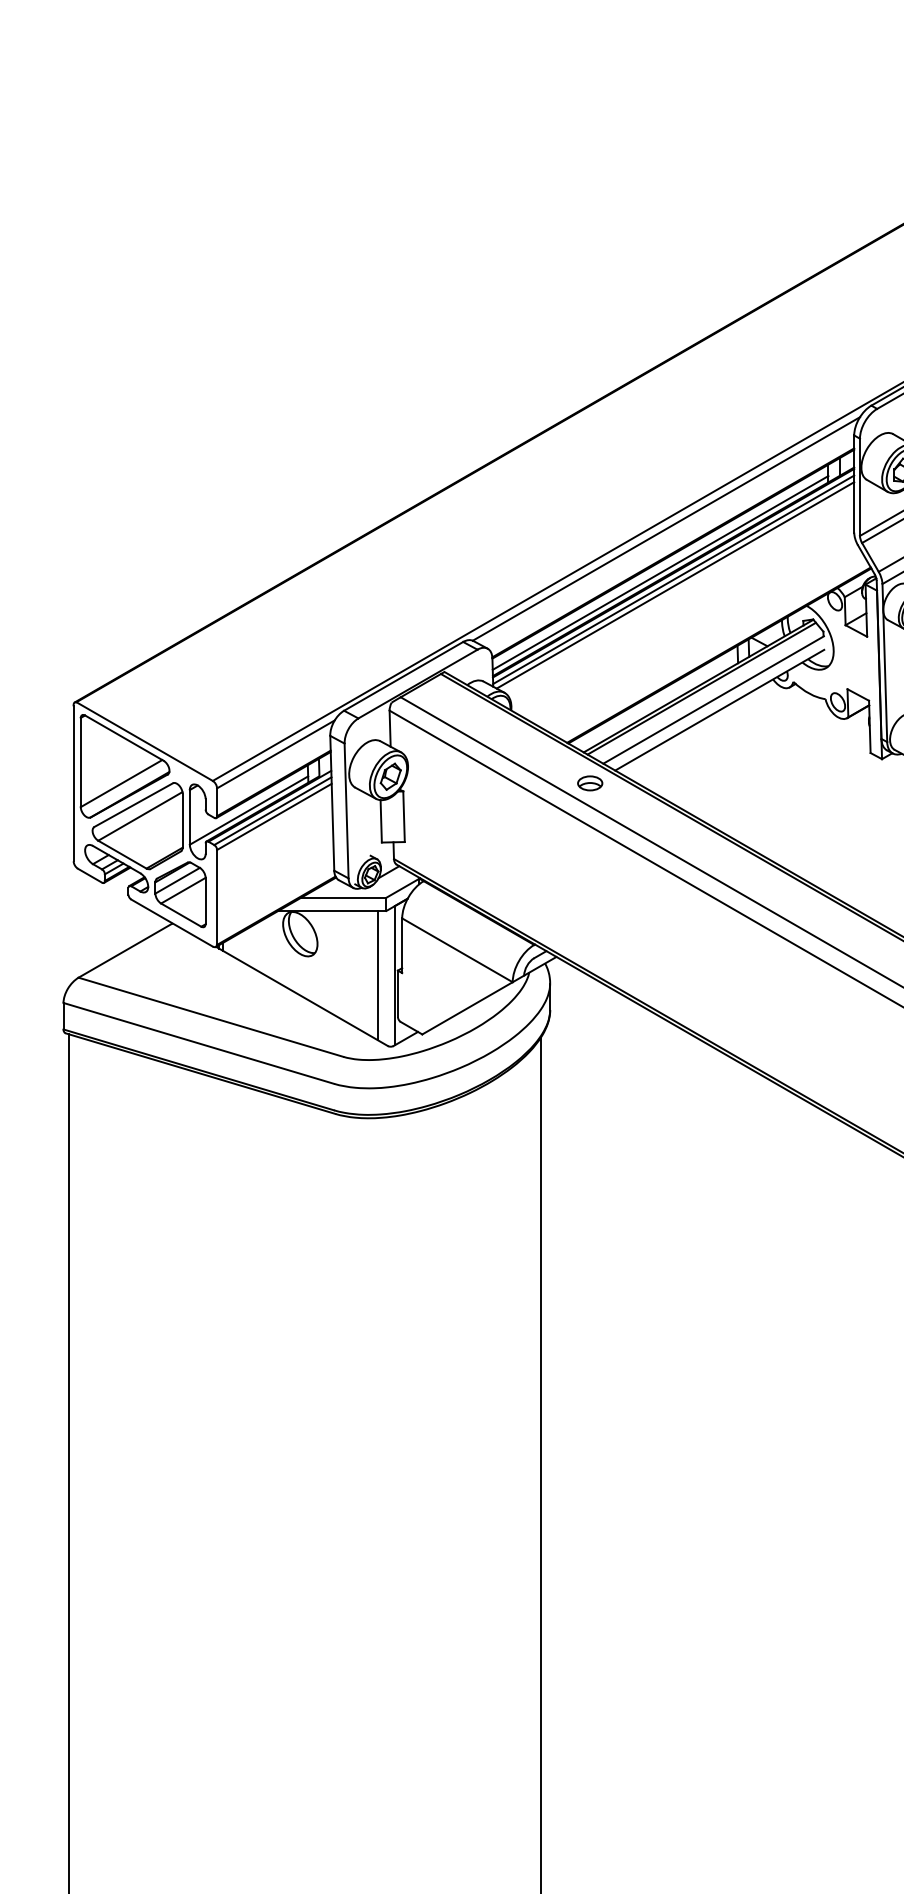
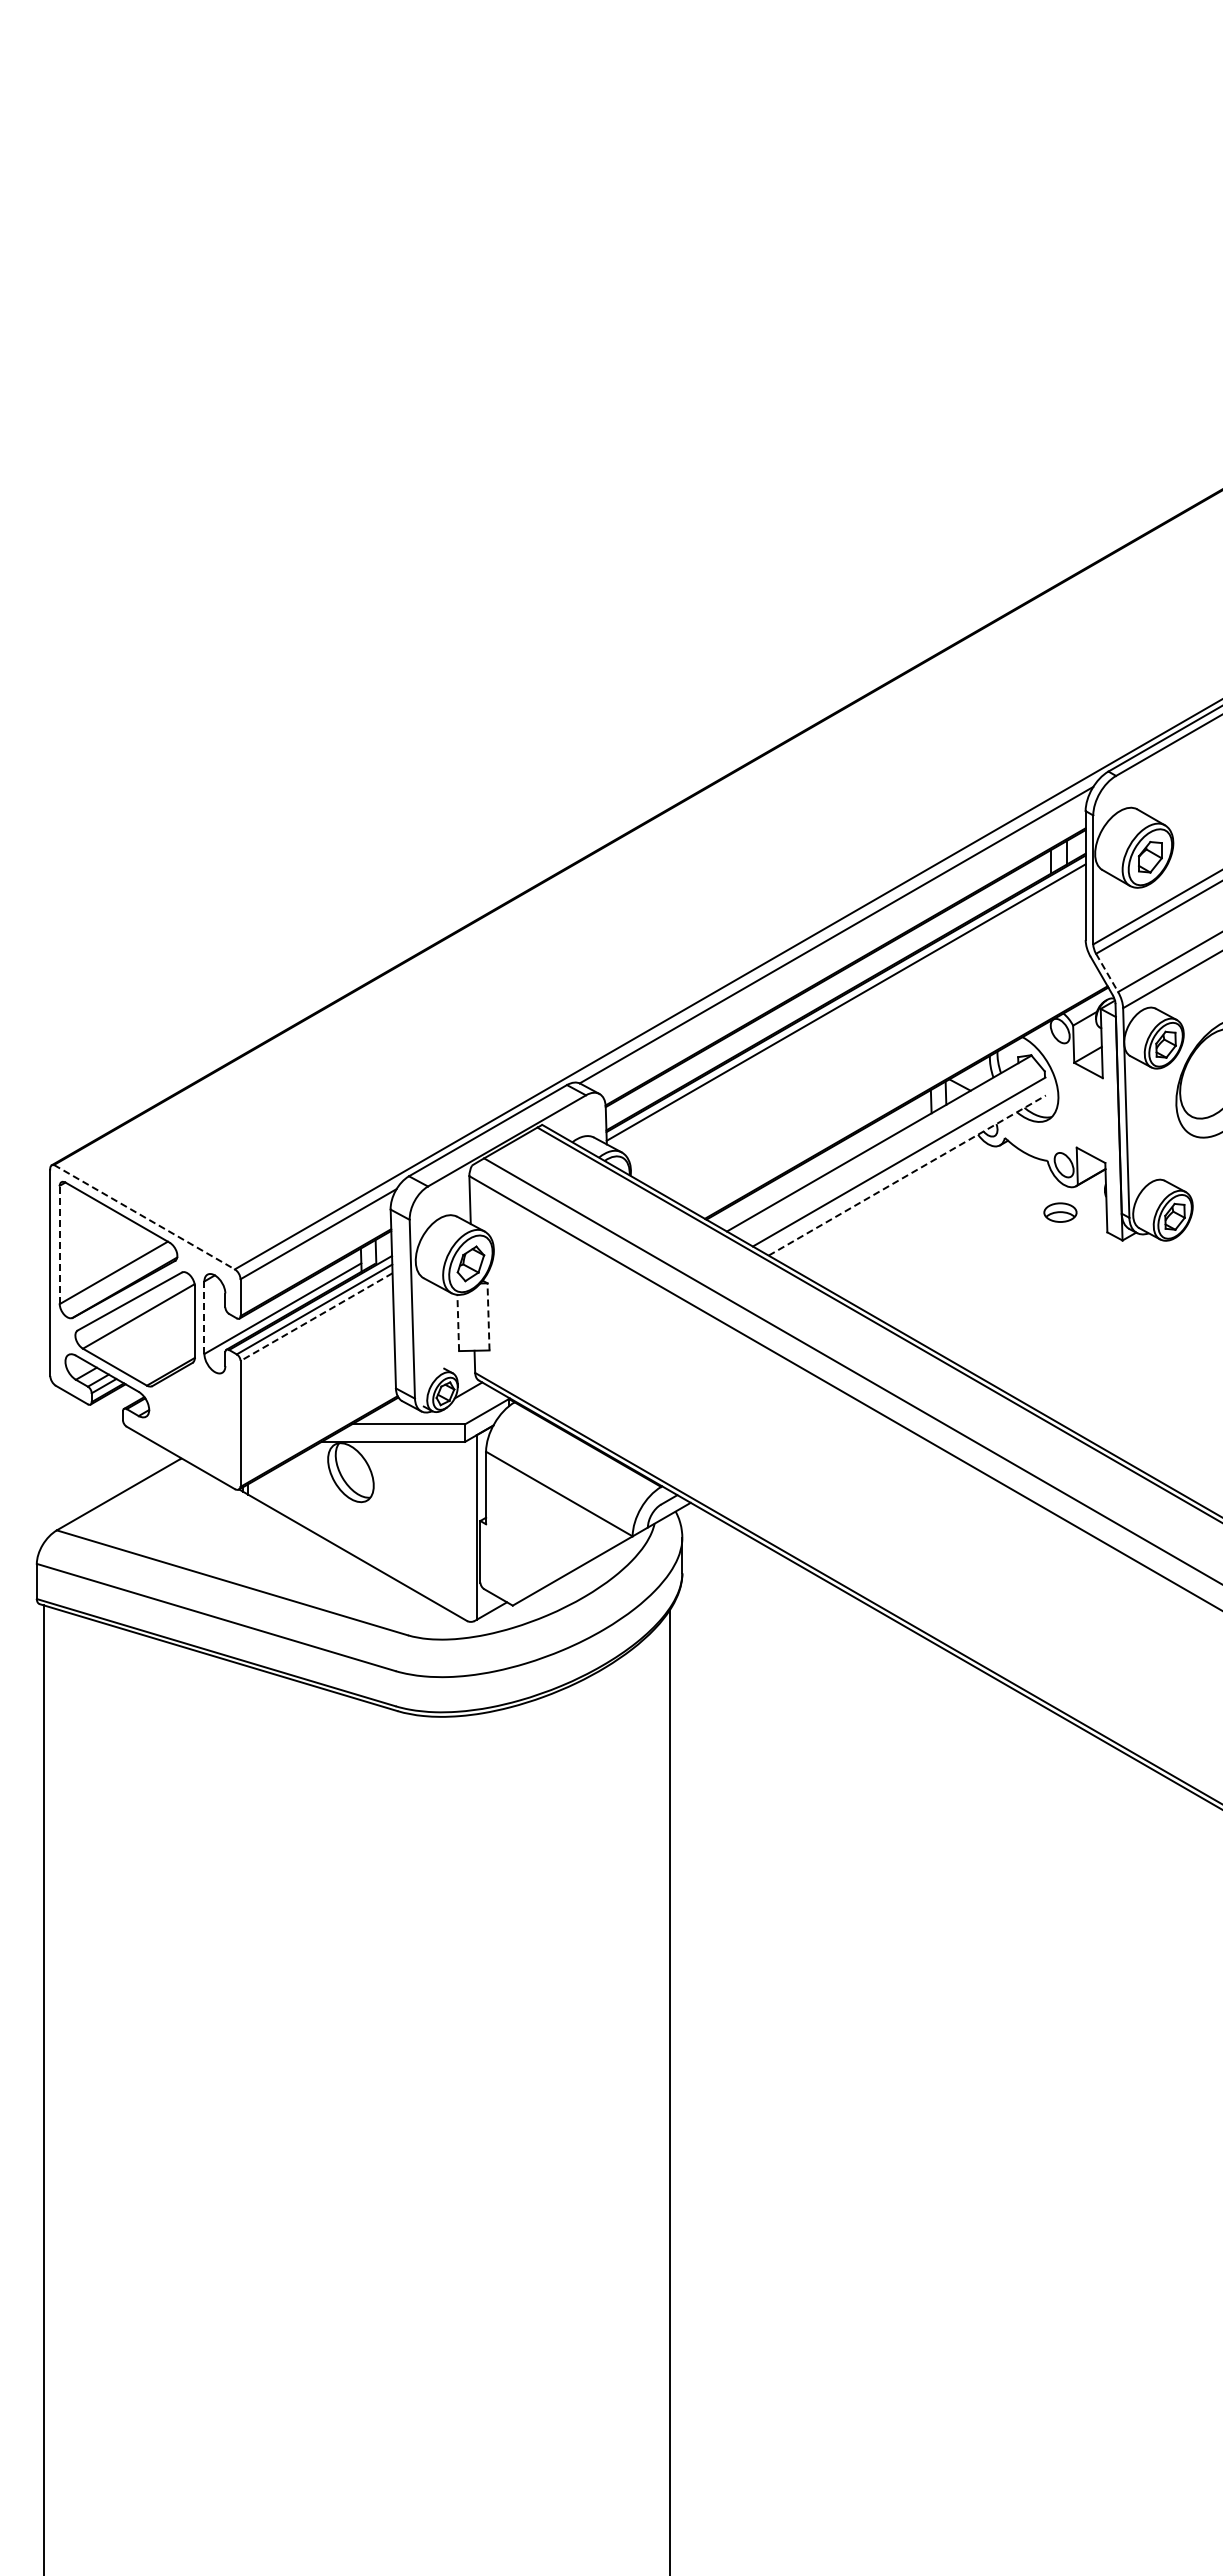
line: (870, 557) -> (1107, 973), solid -> dashed
line: (660, 572) -> (828, 993), removed
line: (675, 585) -> (848, 1009), removed
line: (701, 688) -> (883, 1146), removed
line: (719, 710) -> (907, 1175), solid -> dashed
line: (144, 741) -> (144, 1217), solid -> dashed
line: (80, 762) -> (59, 1244), solid -> dashed
part: (590, 783) -> (1060, 1212), moved
line: (404, 816) -> (488, 1316), solid -> dashed
line: (189, 817) -> (204, 1318), solid -> dashed
line: (274, 817) -> (316, 1317), solid -> dashed
line: (381, 820) -> (458, 1322), solid -> dashed
part: (180, 894) -> (191, 1420), removed
line: (377, 975) -> (453, 1527), removed

